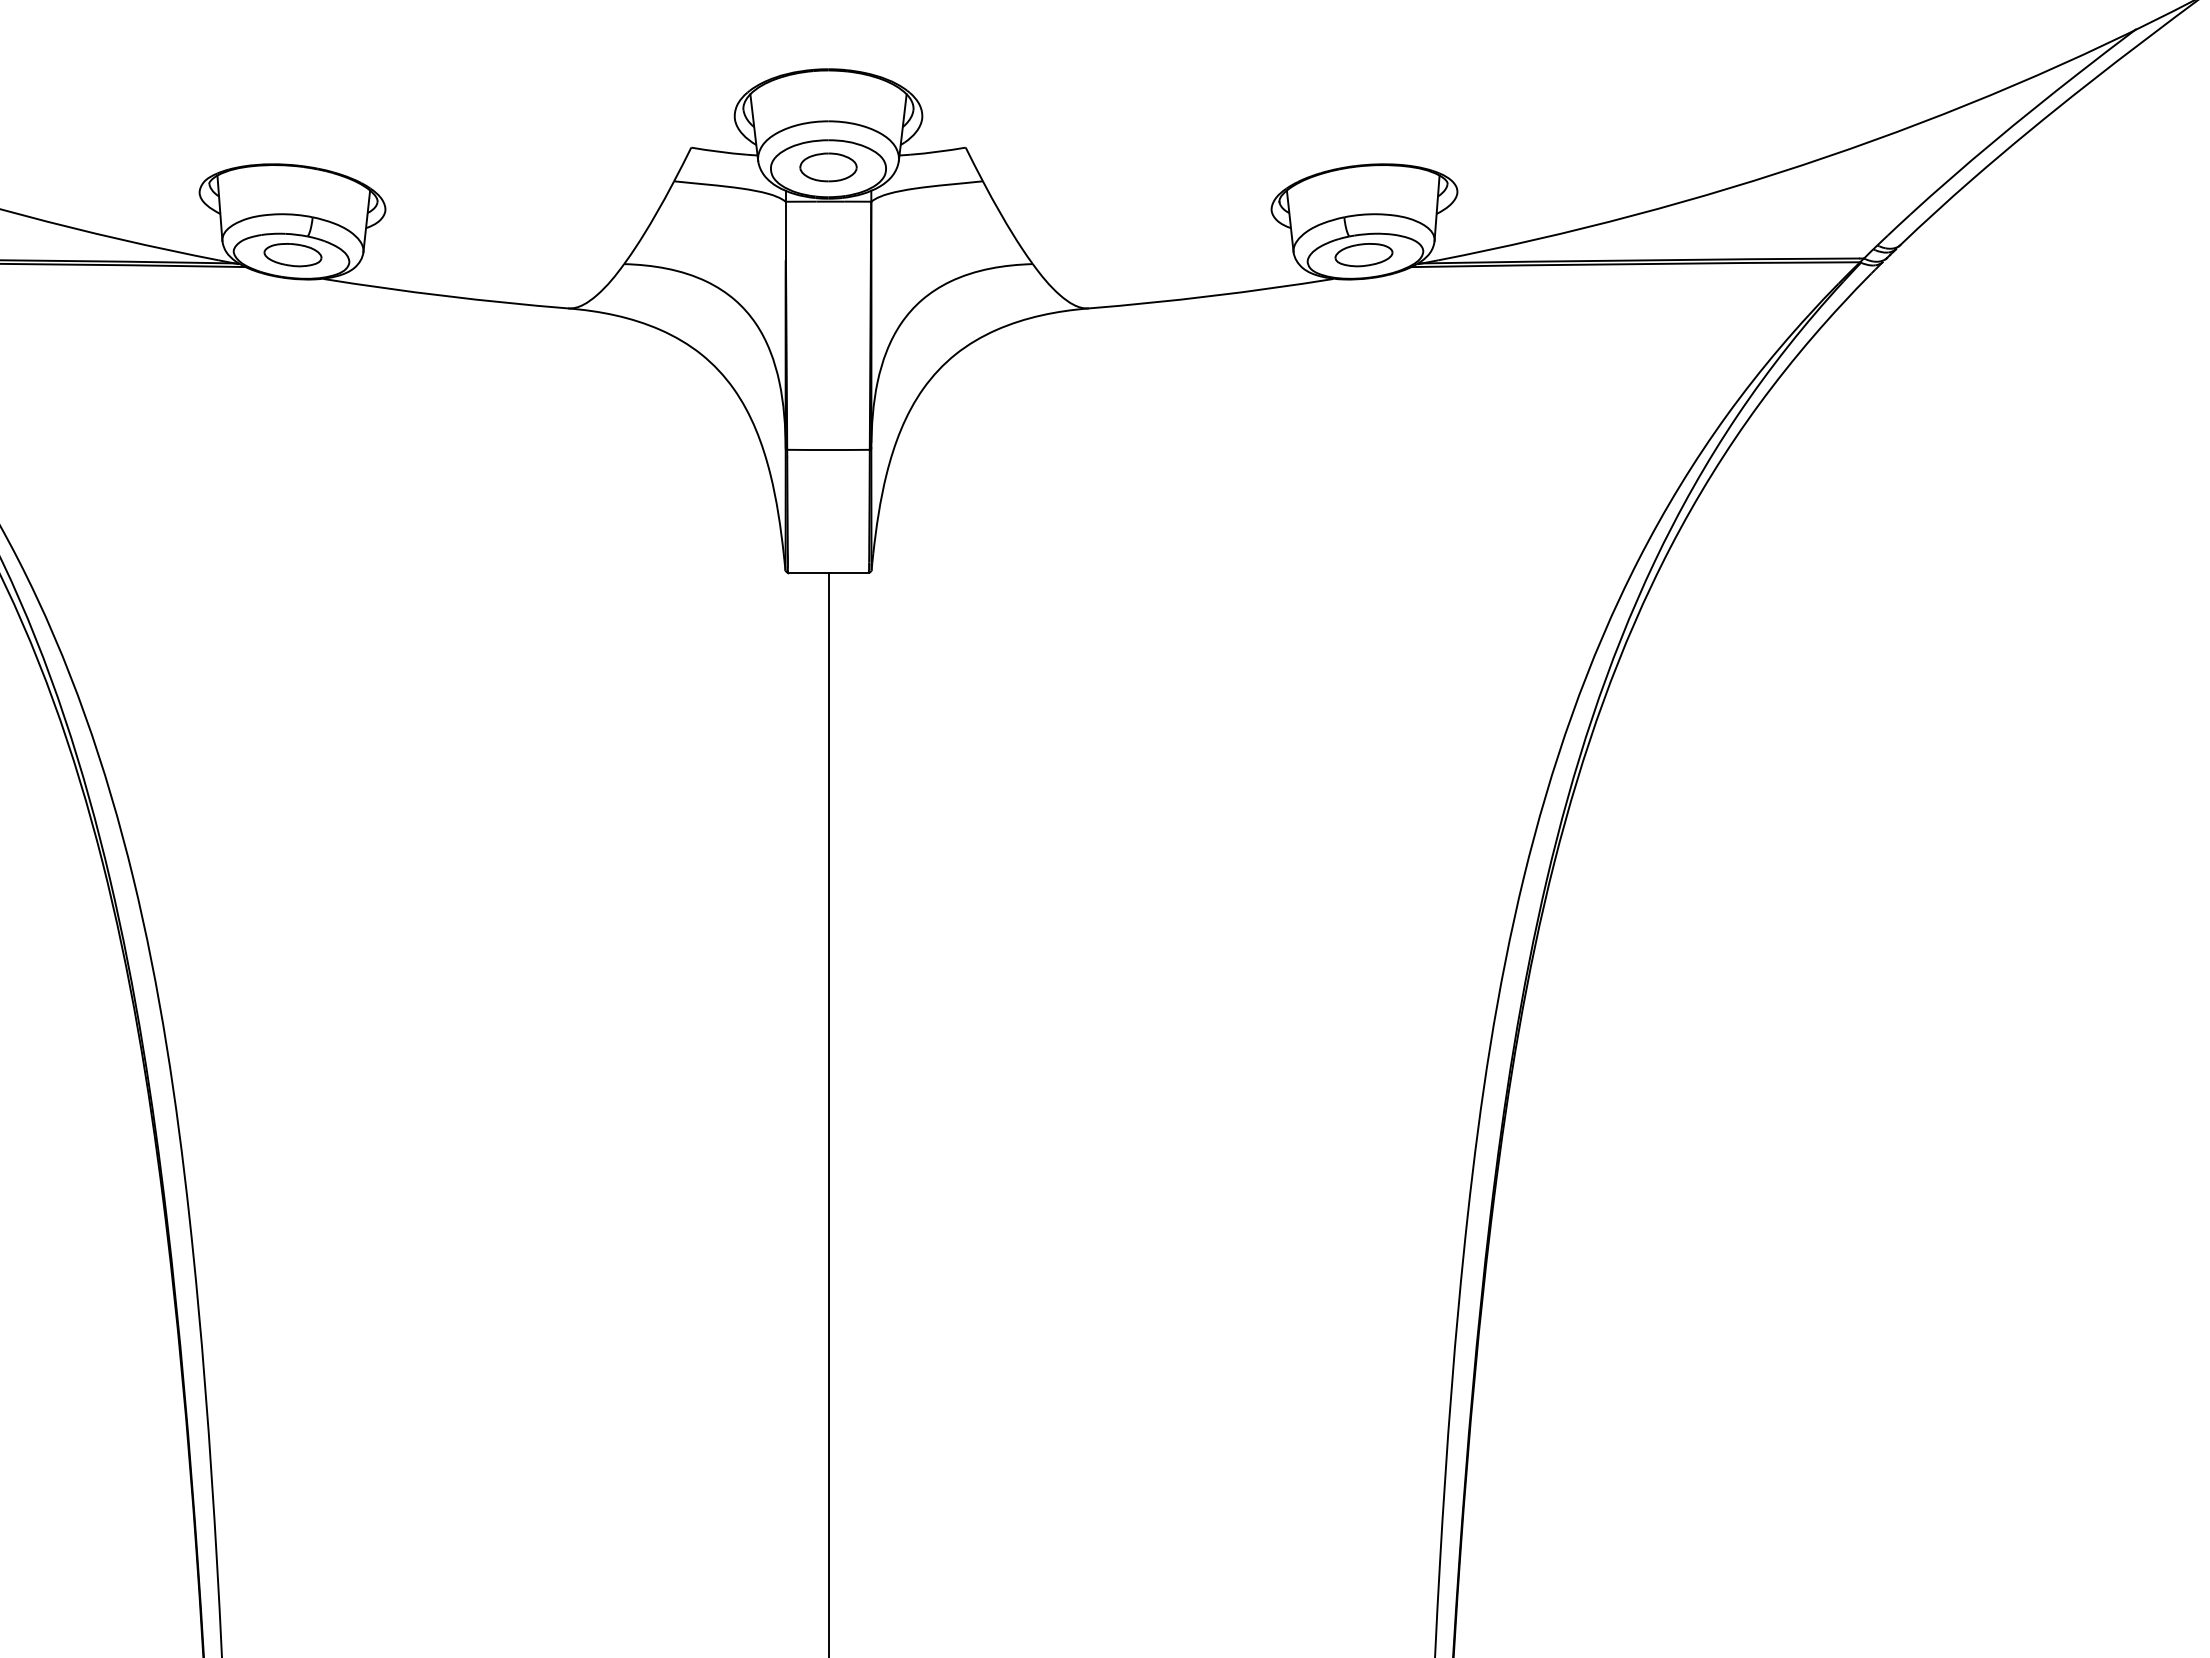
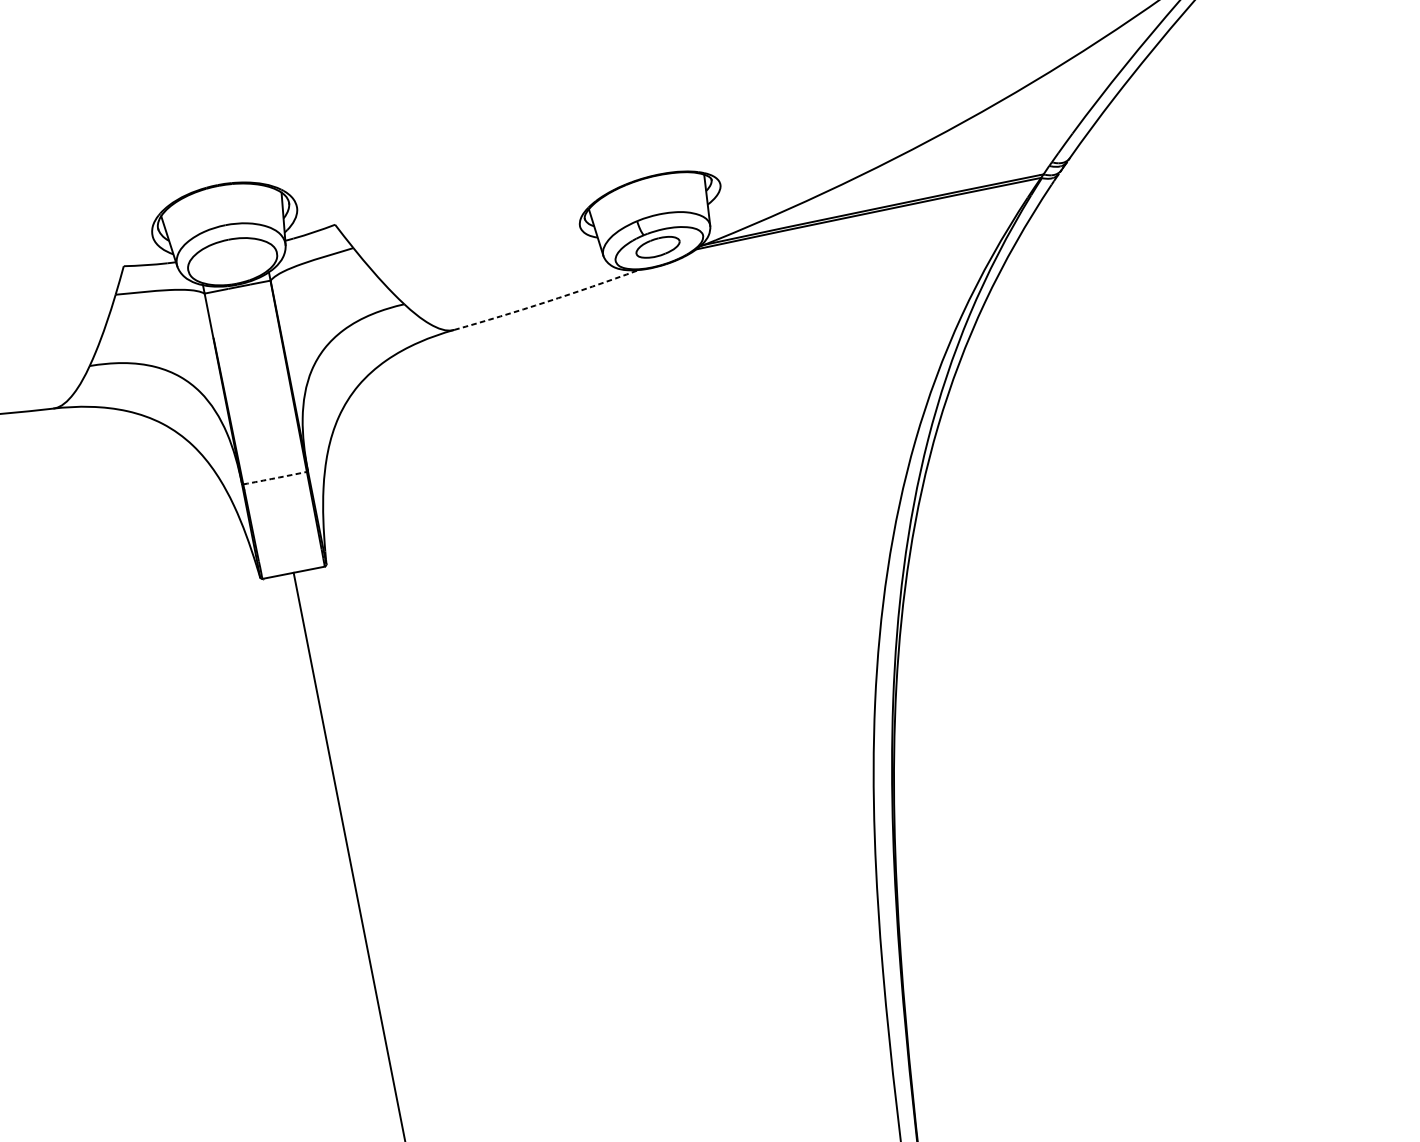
part: (828, 167) -> (232, 260), removed
arc: (1211, 296) -> (546, 302), solid -> dashed
arc: (828, 450) -> (275, 478), solid -> dashed

